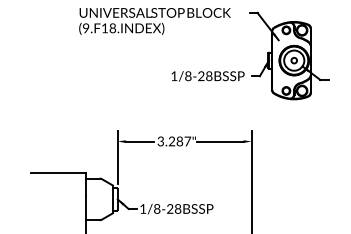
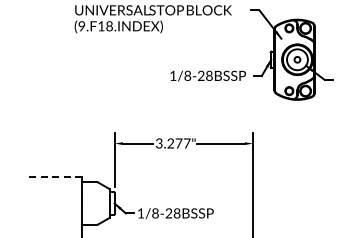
text: (179, 141) -> (178, 143), 3.287" -> 3.277"
line: (58, 173) -> (53, 176), solid -> dashed

